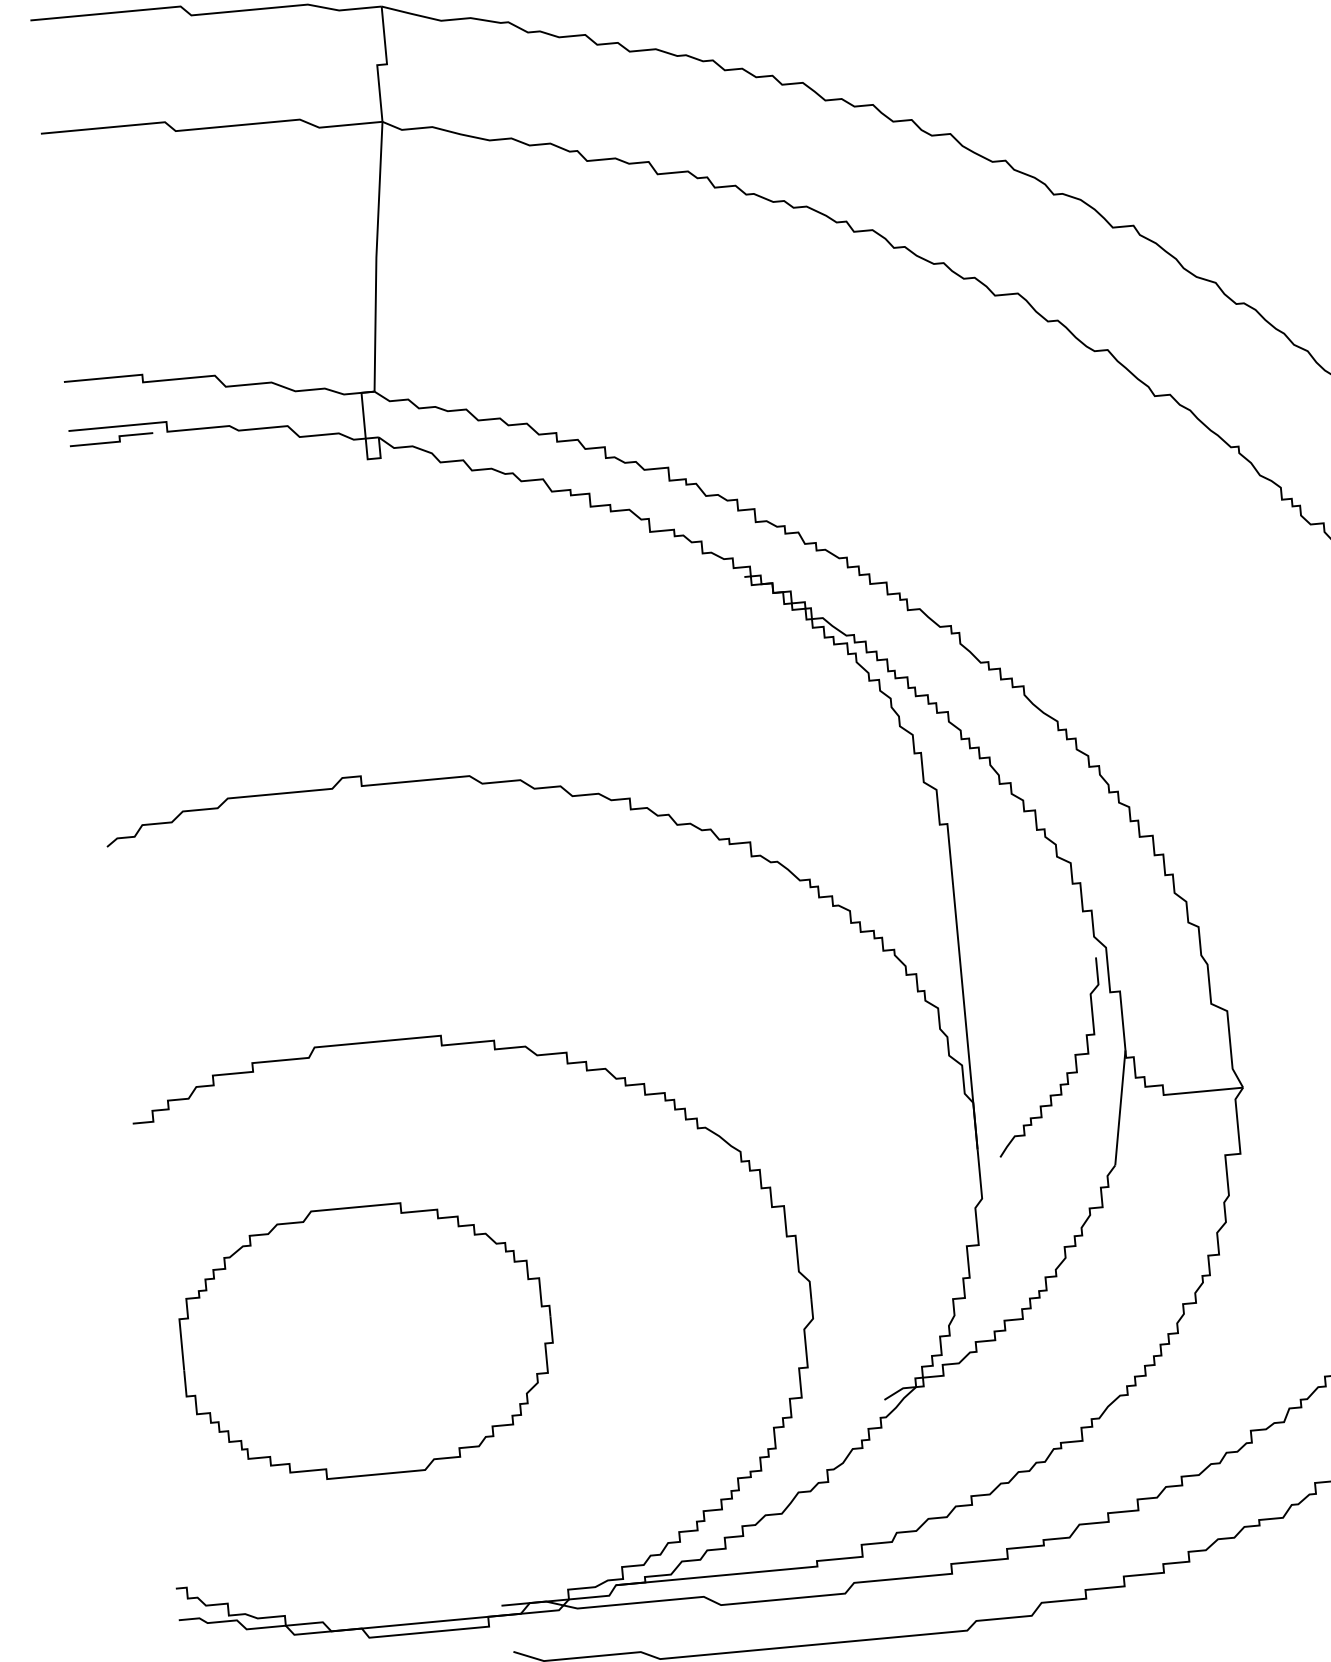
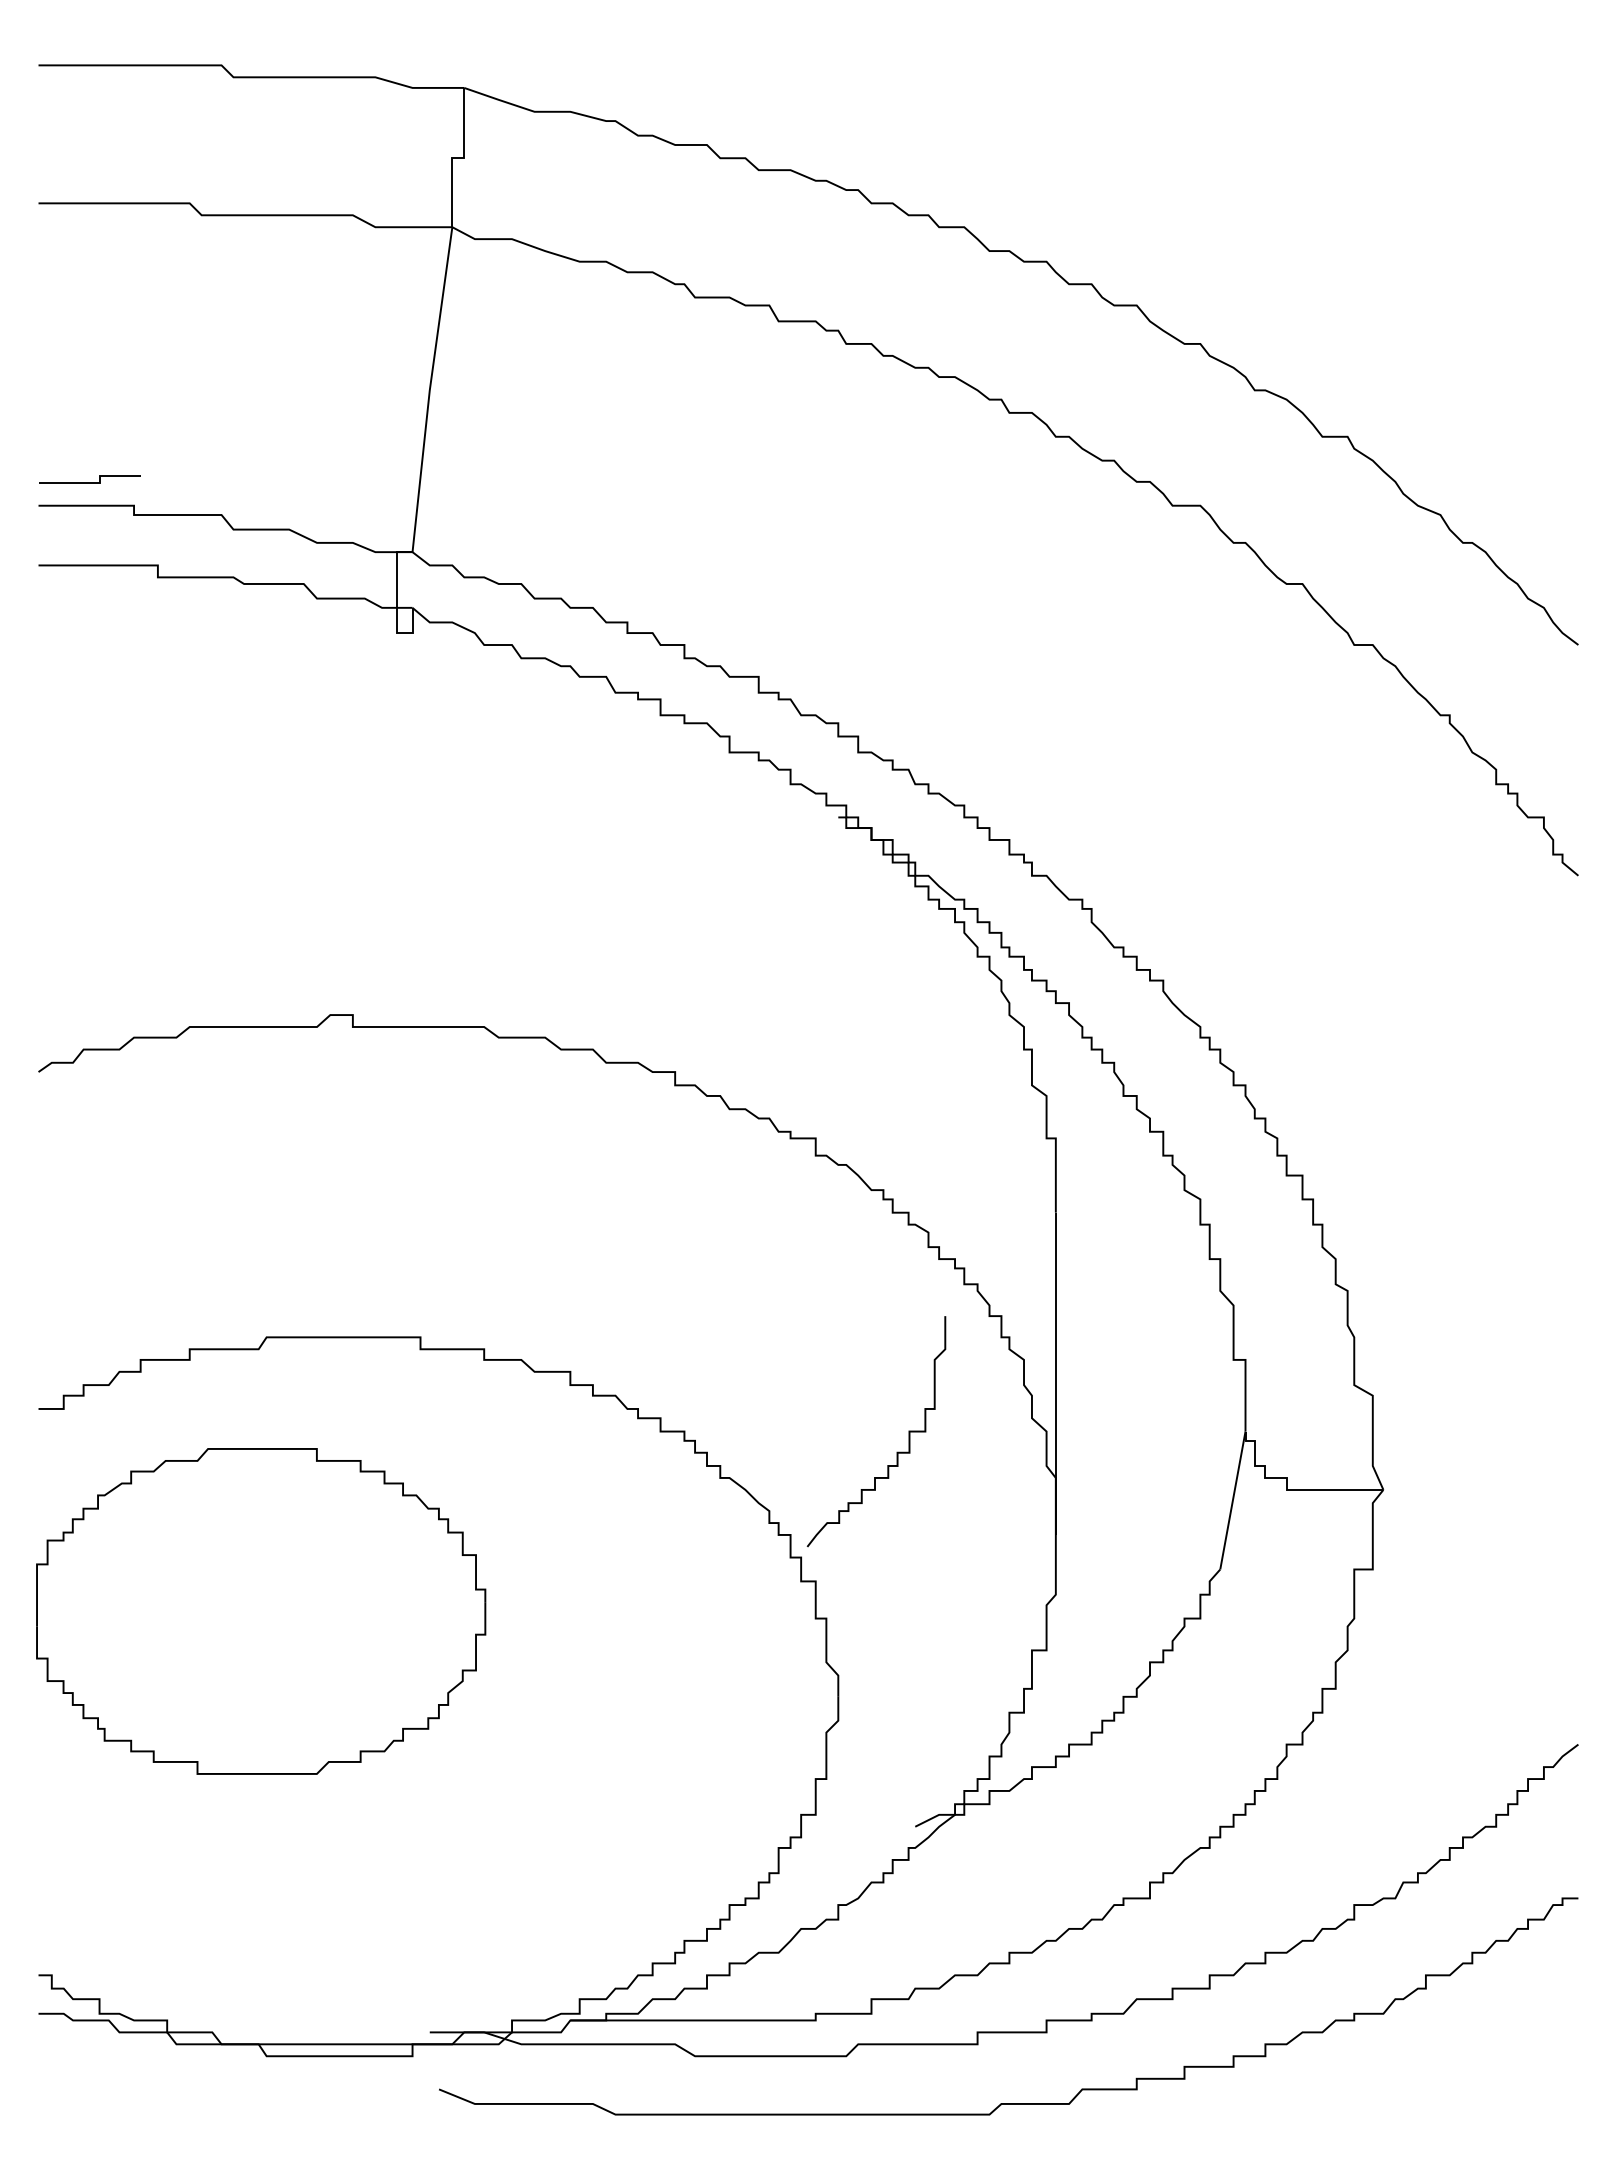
curve: (111, 442) -> (89, 482), moved
curve: (1067, 1072) -> (897, 1451), moved
part: (367, 1340) -> (261, 1611), moved

